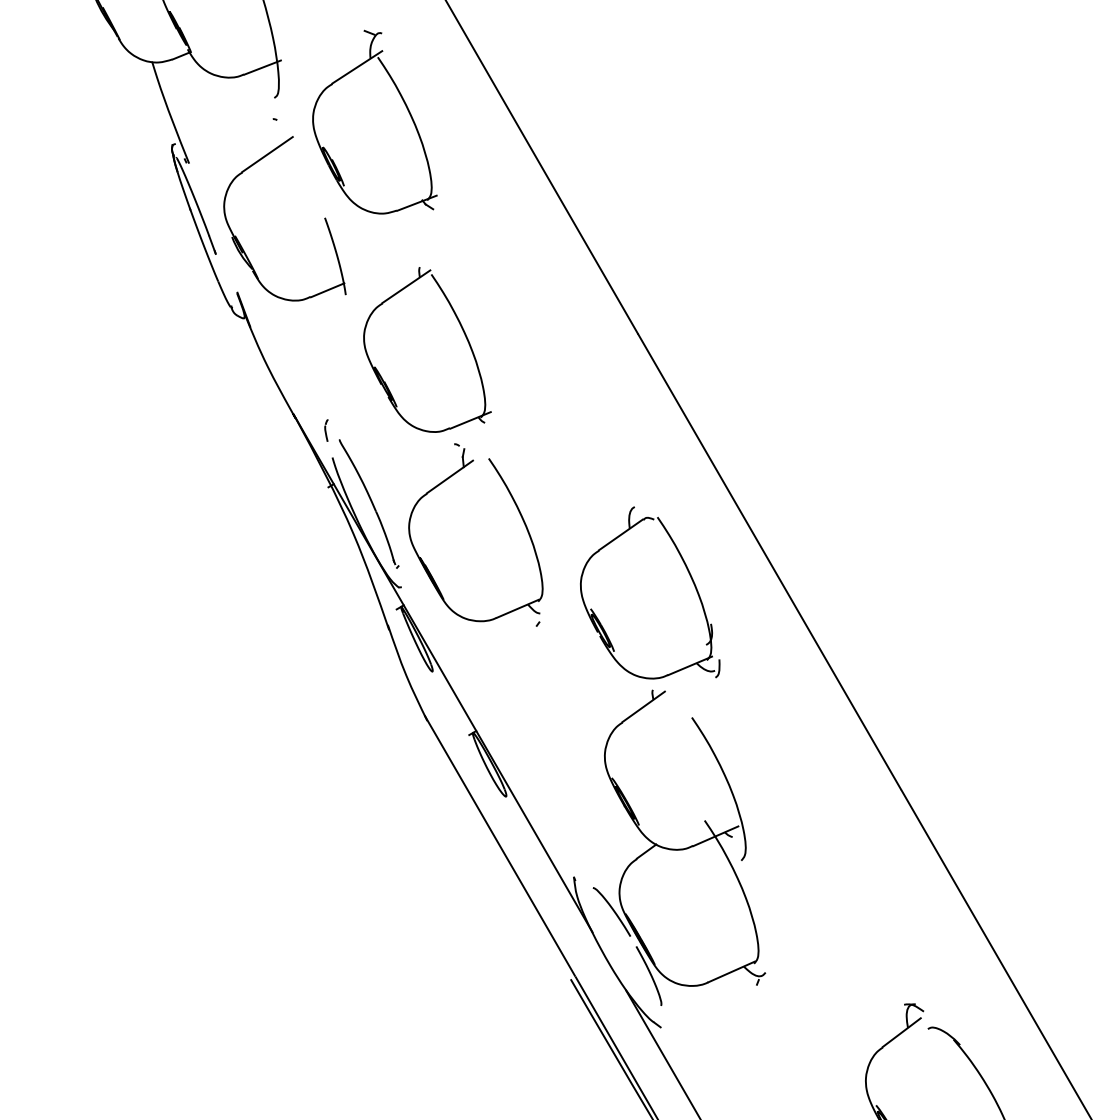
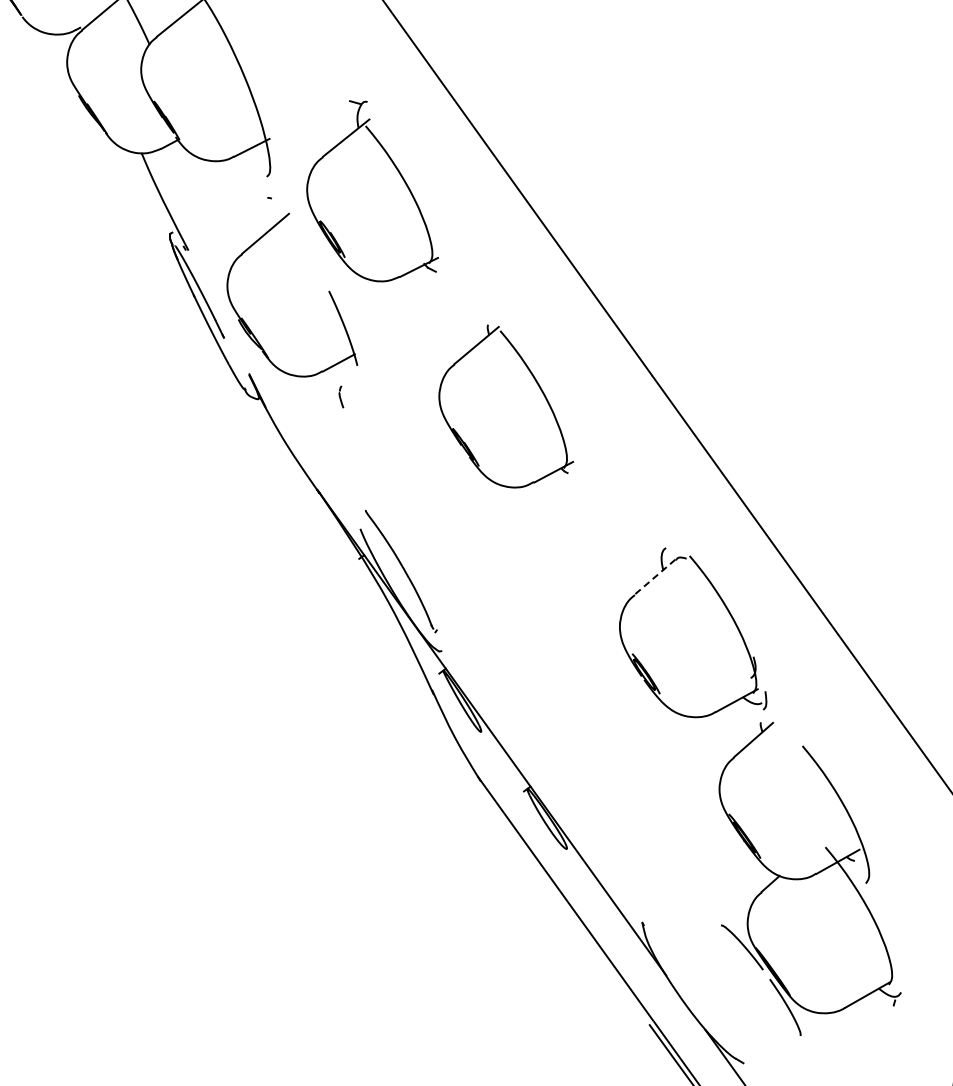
part: (463, 333) -> (538, 386), moved
part: (326, 430) -> (341, 397), moved
part: (518, 512) -> (550, 565), removed
line: (620, 534) -> (654, 576), solid -> dashed
part: (679, 847) -> (803, 876), moved

